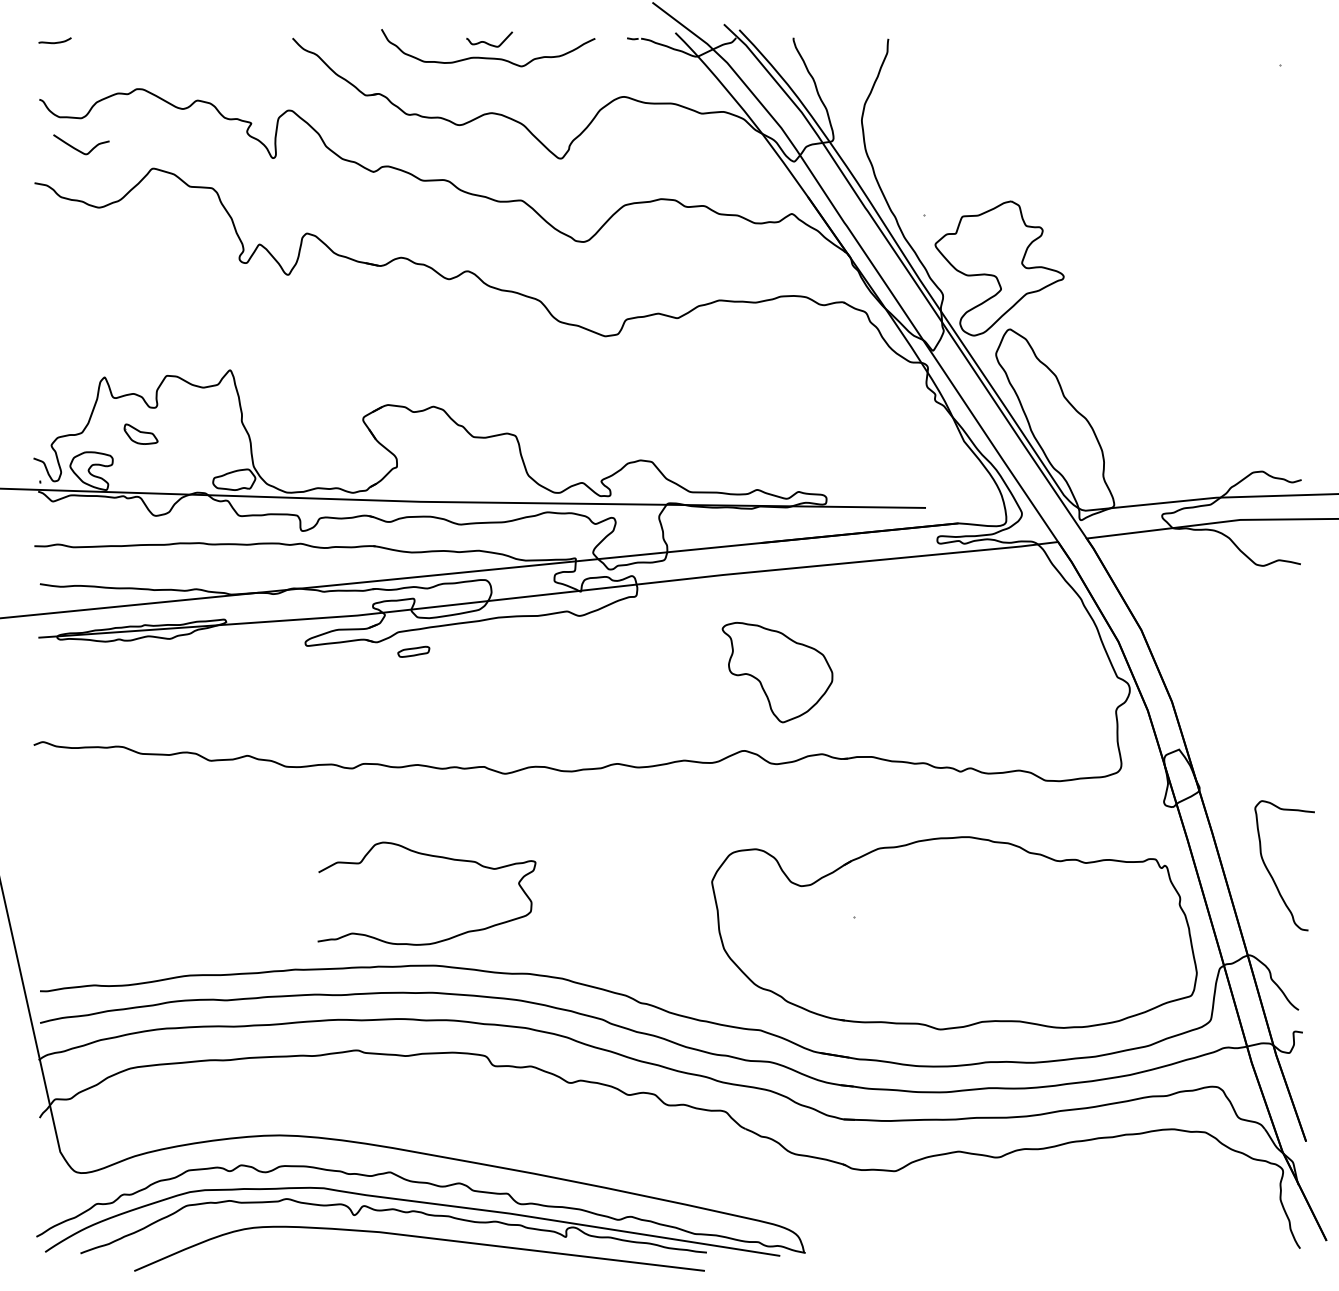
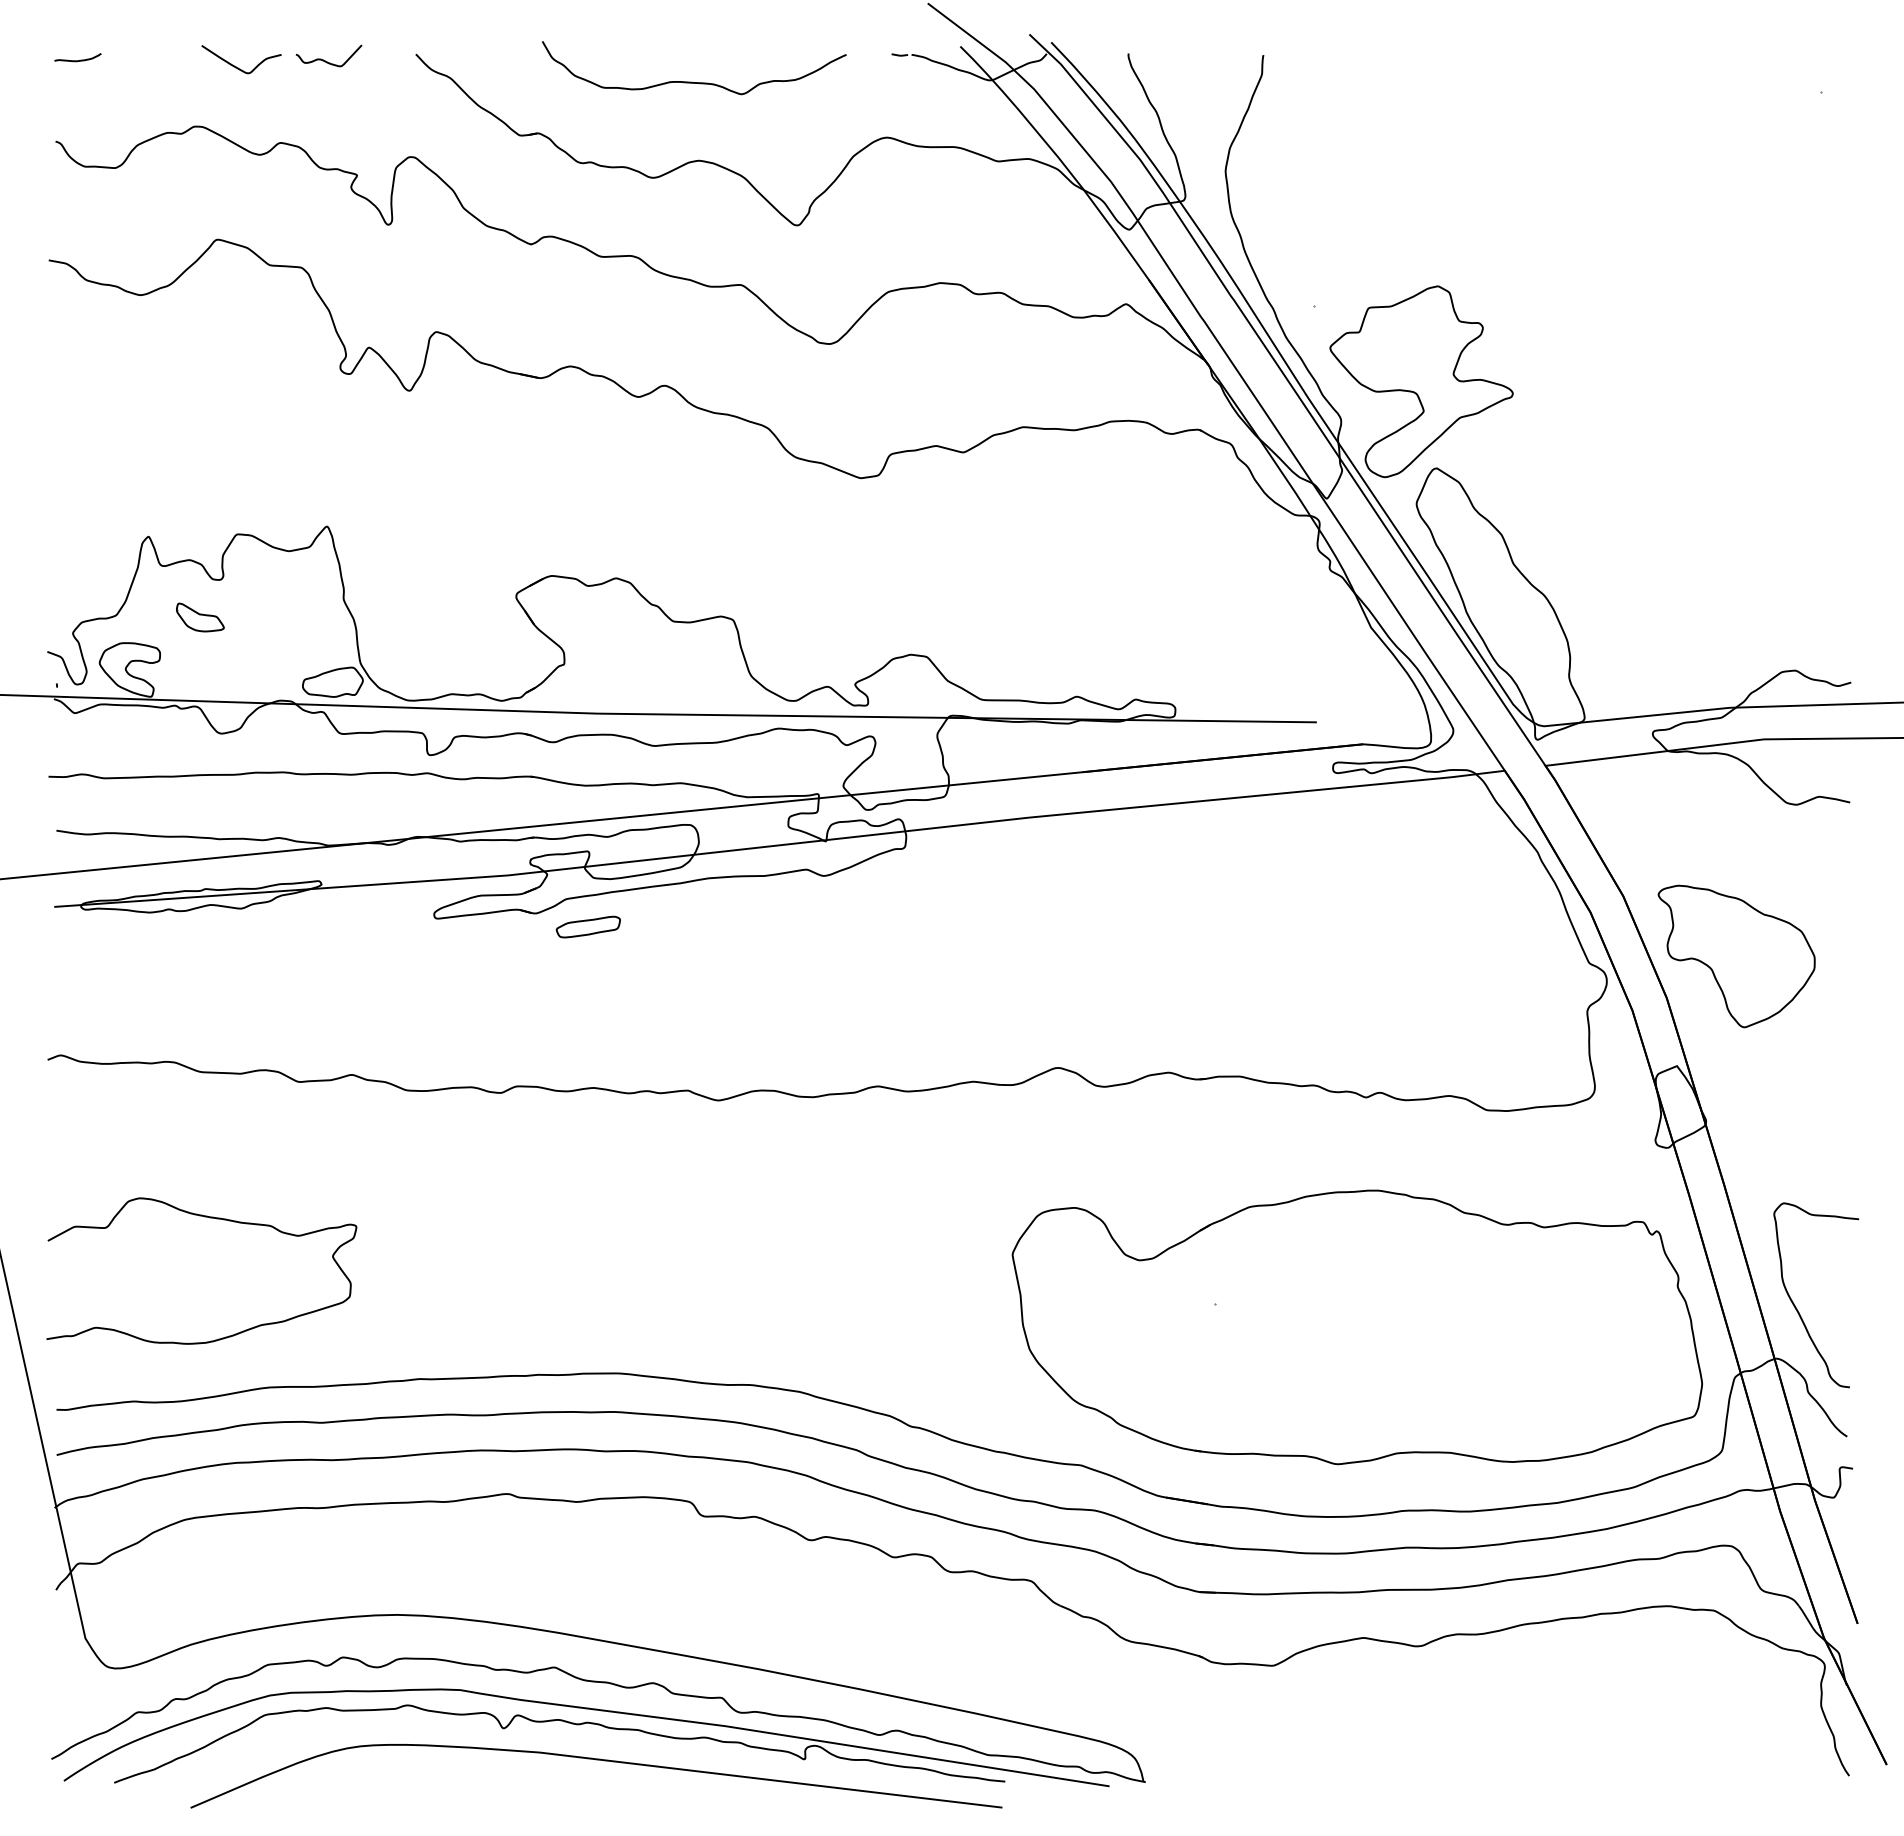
curve: (487, 42) -> (325, 60), moved
curve: (79, 150) -> (238, 67), moved
part: (413, 651) -> (587, 926), size x1.43
part: (777, 672) -> (1736, 956), moved
curve: (432, 856) -> (209, 1218), moved
curve: (1271, 875) -> (1797, 1308), moved

